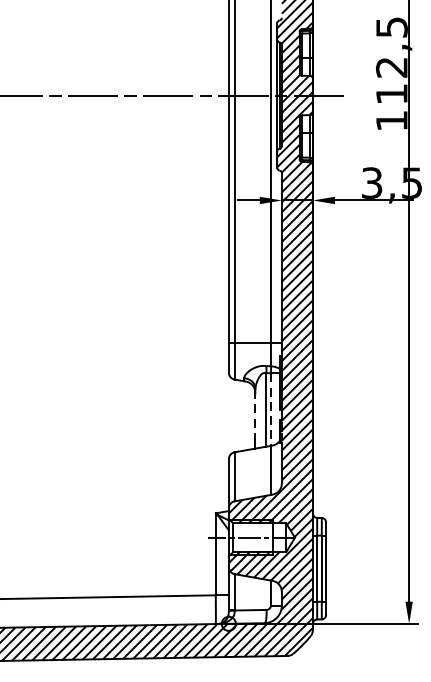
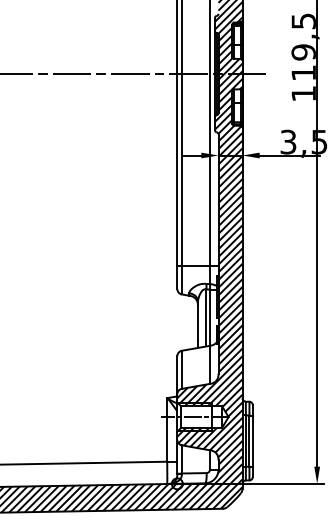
text: (391, 67) -> (303, 52), 112,5 -> 119,5
line: (271, 410) -> (210, 318), dashed -> solid
line: (254, 415) -> (197, 322), dashed -> solid

